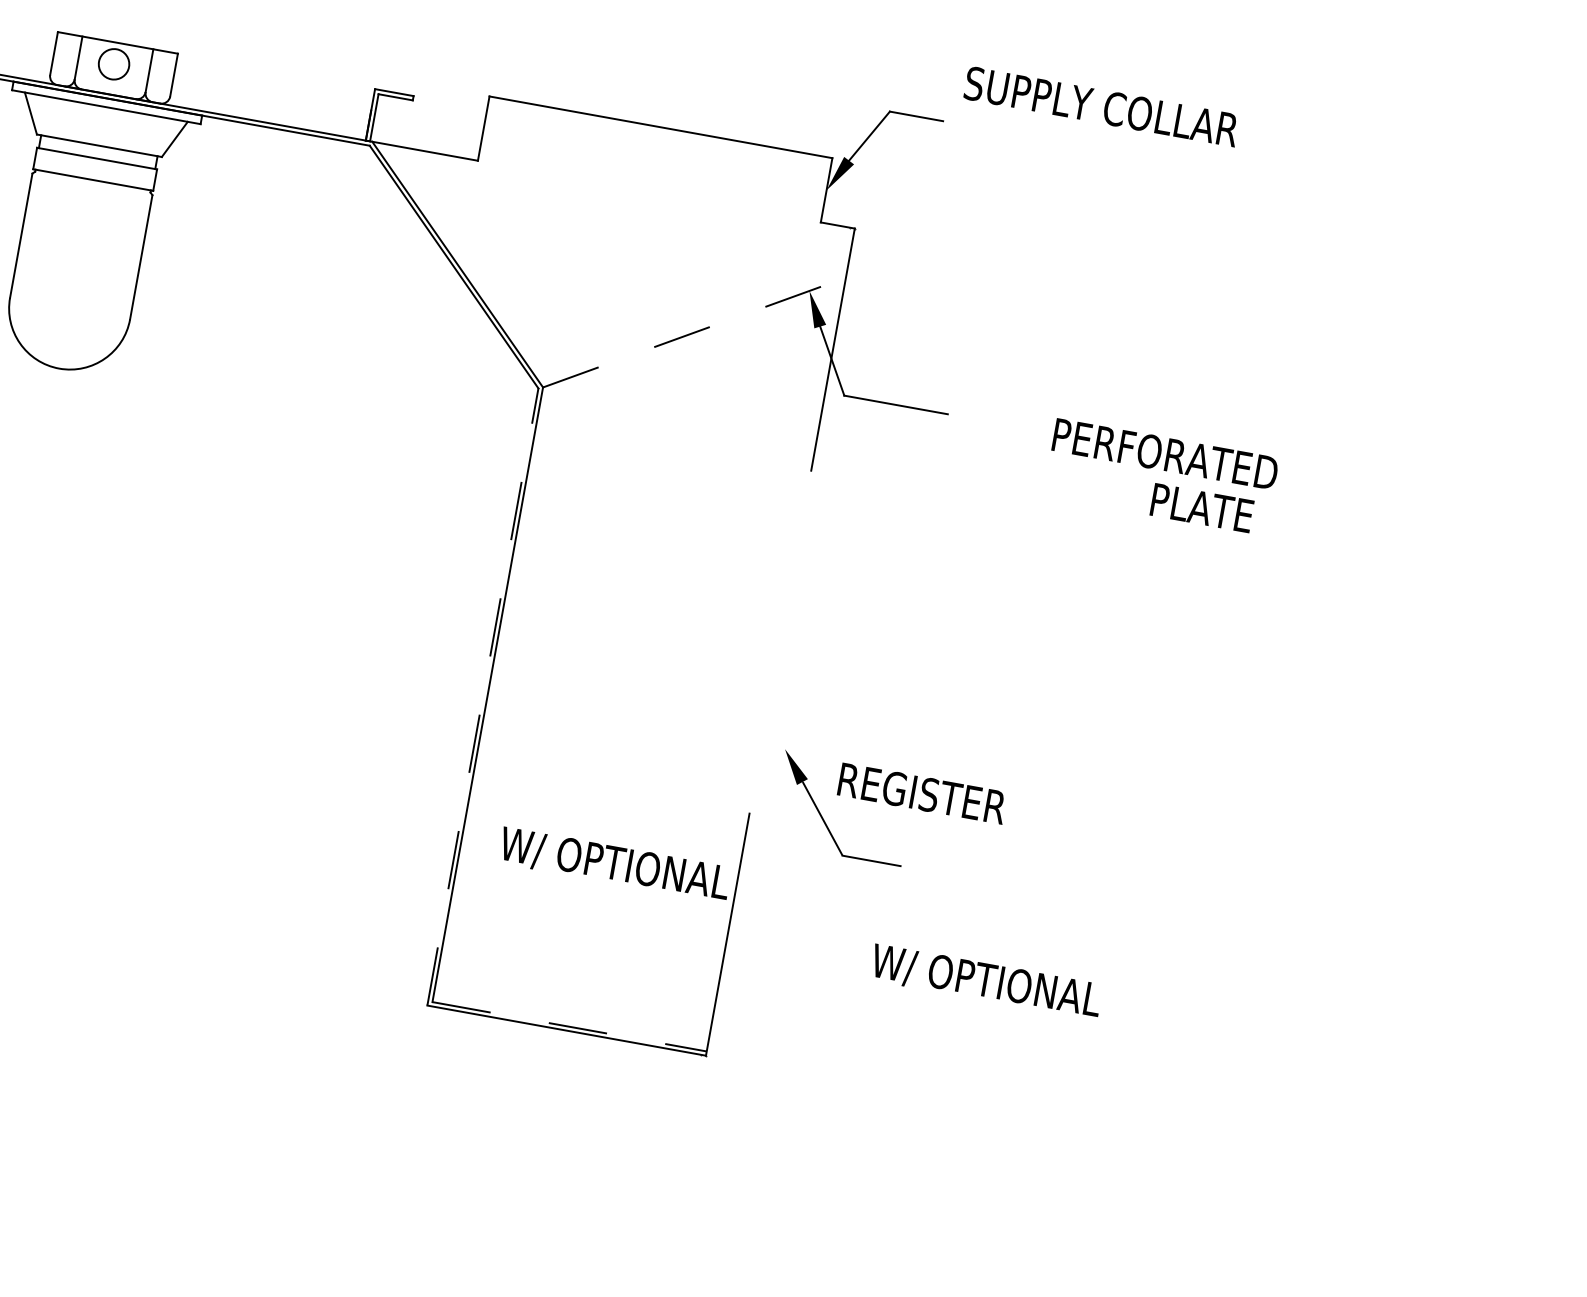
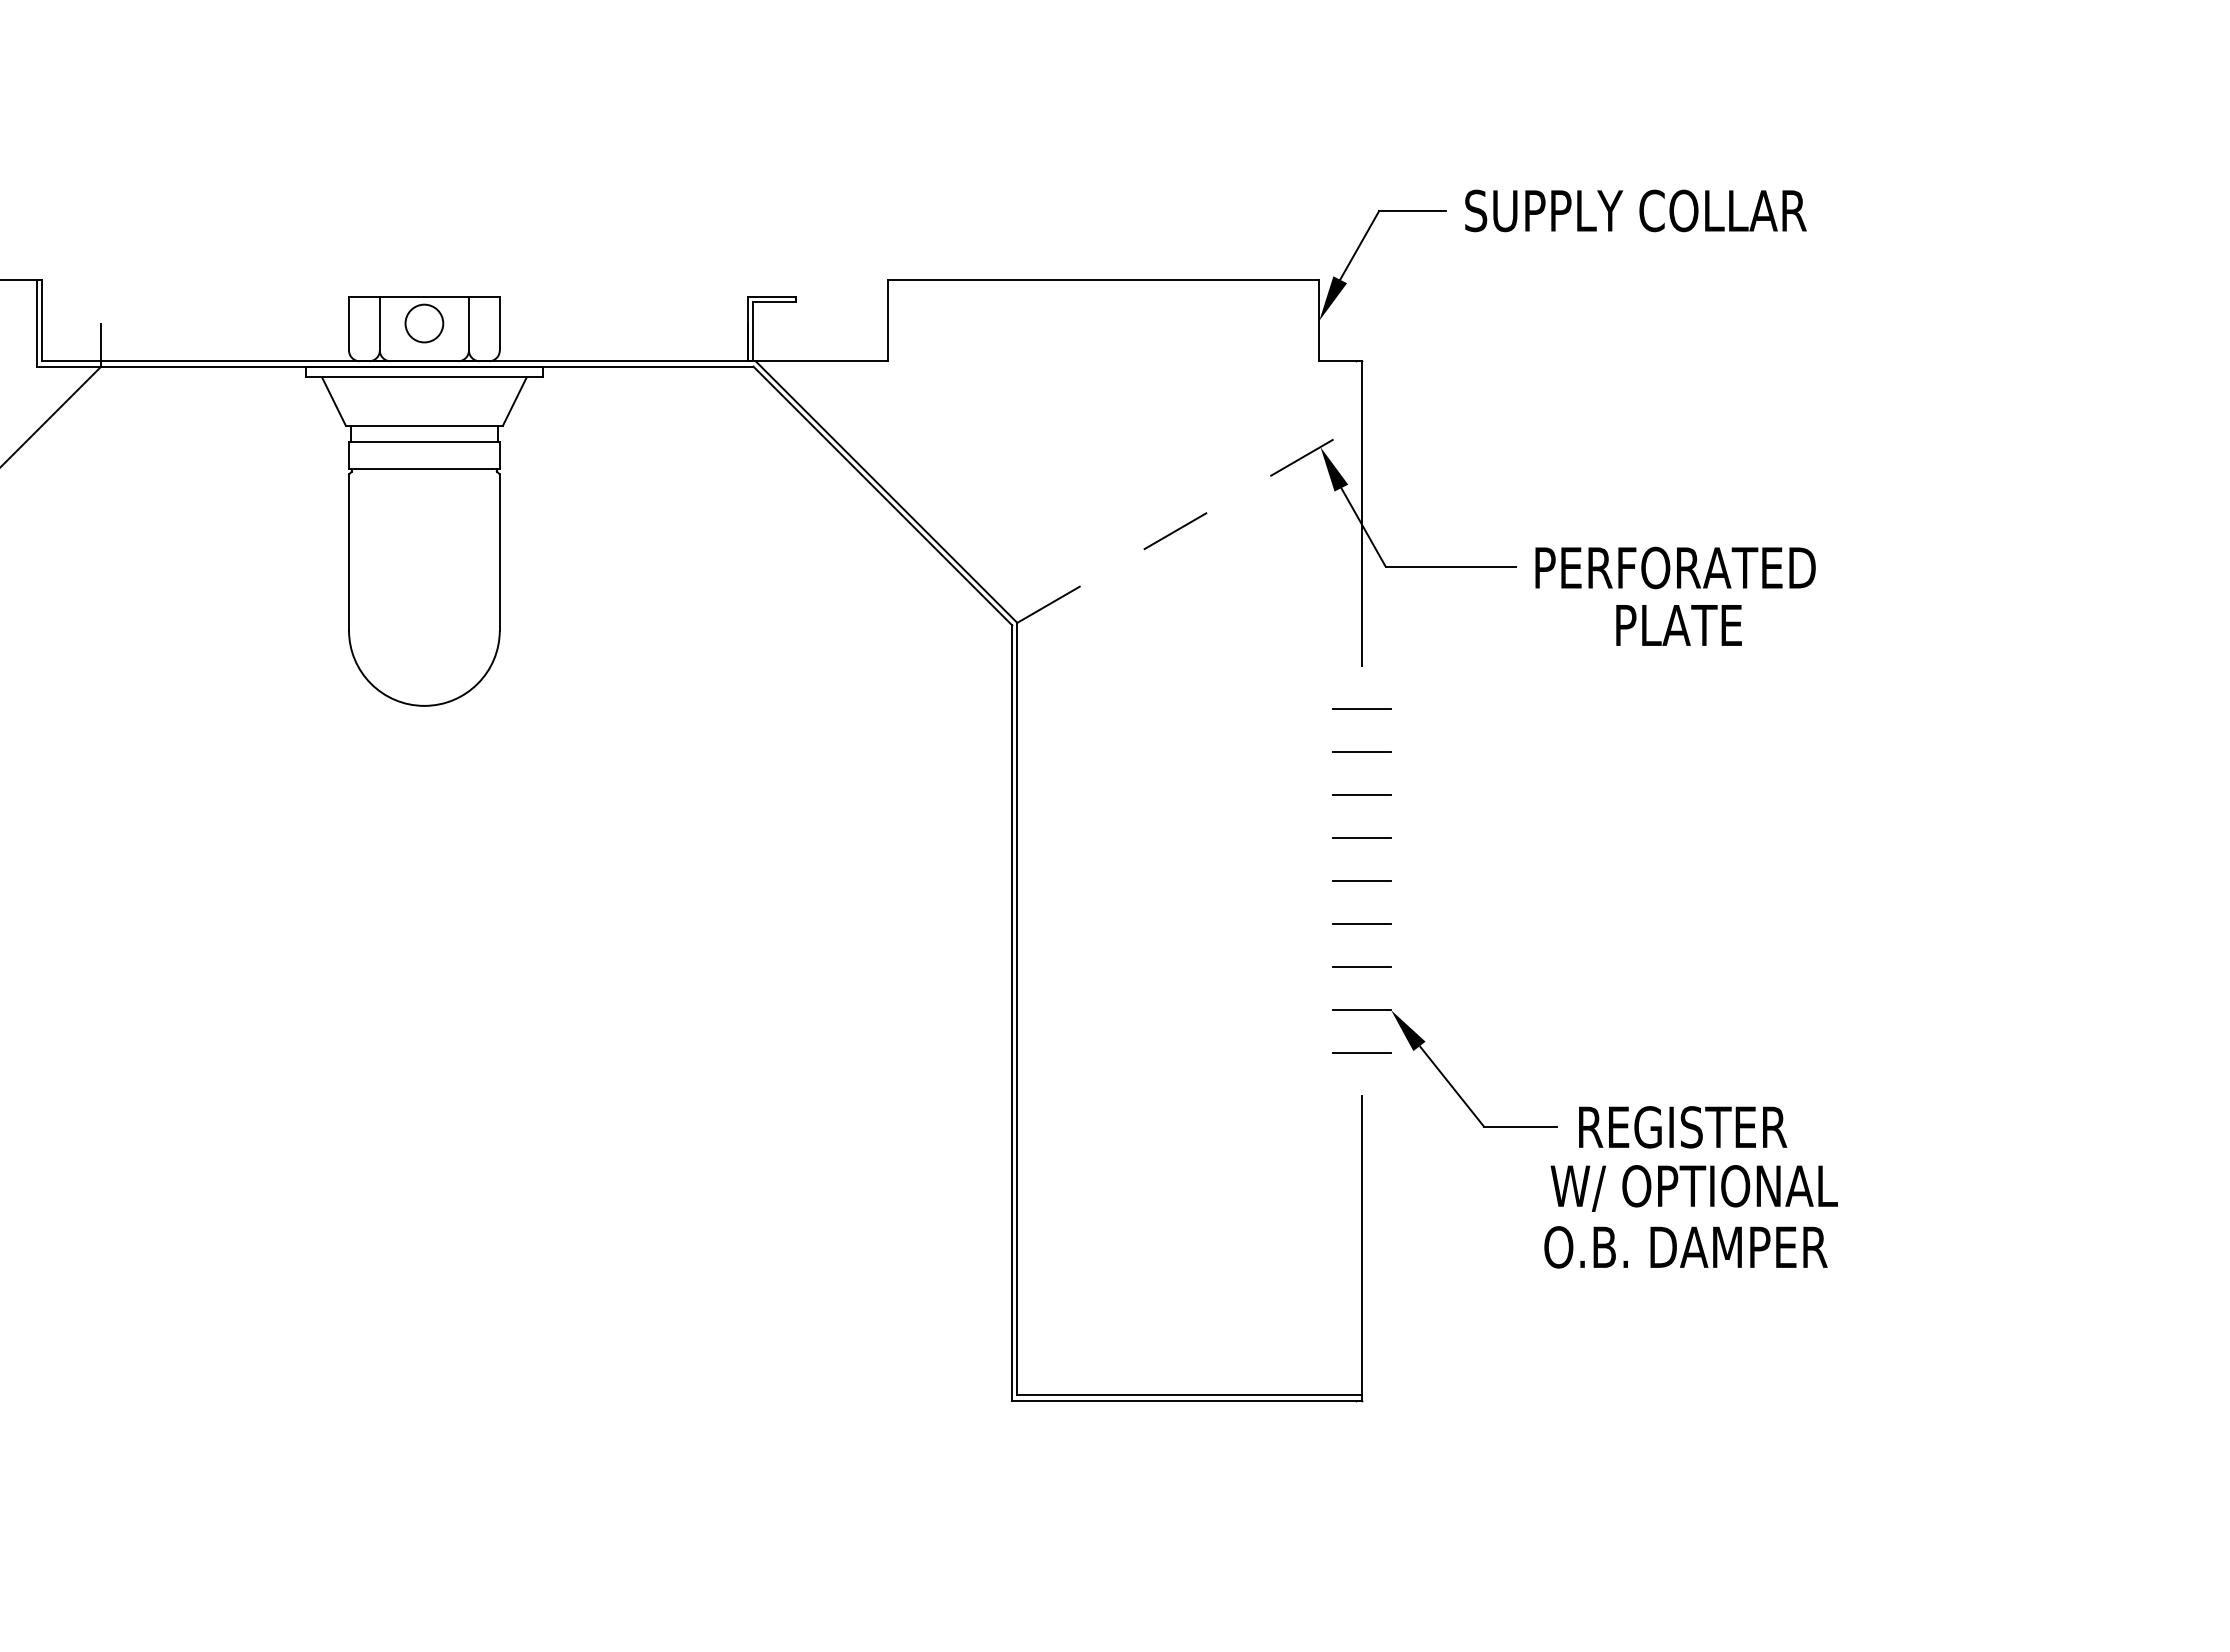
text: (1101, 106) -> (1635, 210), moved
text: (1165, 453) -> (1675, 567), moved
line: (804, 504) -> (1361, 708), added
text: (1201, 508) -> (1678, 625), moved
line: (798, 539) -> (1361, 751), added
line: (792, 573) -> (1361, 794), added
line: (786, 607) -> (1361, 837), added
line: (780, 641) -> (1361, 880), added
line: (773, 676) -> (1361, 924), added
line: (482, 696) -> (1011, 1012), dashed -> solid
line: (767, 710) -> (1361, 967), added
line: (761, 745) -> (1361, 1010), added
line: (755, 779) -> (1361, 1053), added
text: (922, 793) -> (1683, 1127), moved
text: (614, 864) -> (1693, 1188), moved
text: (985, 981) -> (1686, 1249), W/ OPTIONAL -> O.B. DAMPER
line: (570, 1027) -> (1190, 1395), dashed -> solid

